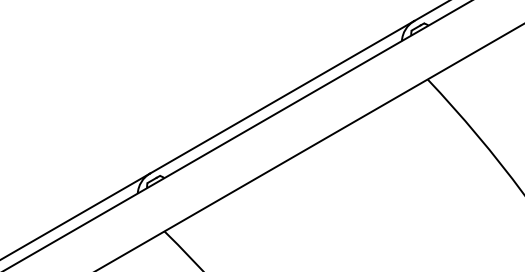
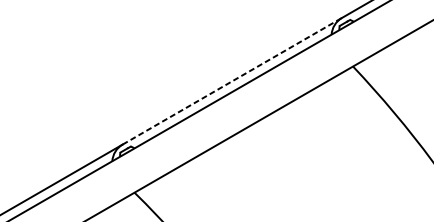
line: (282, 96) -> (232, 80), solid -> dashed

